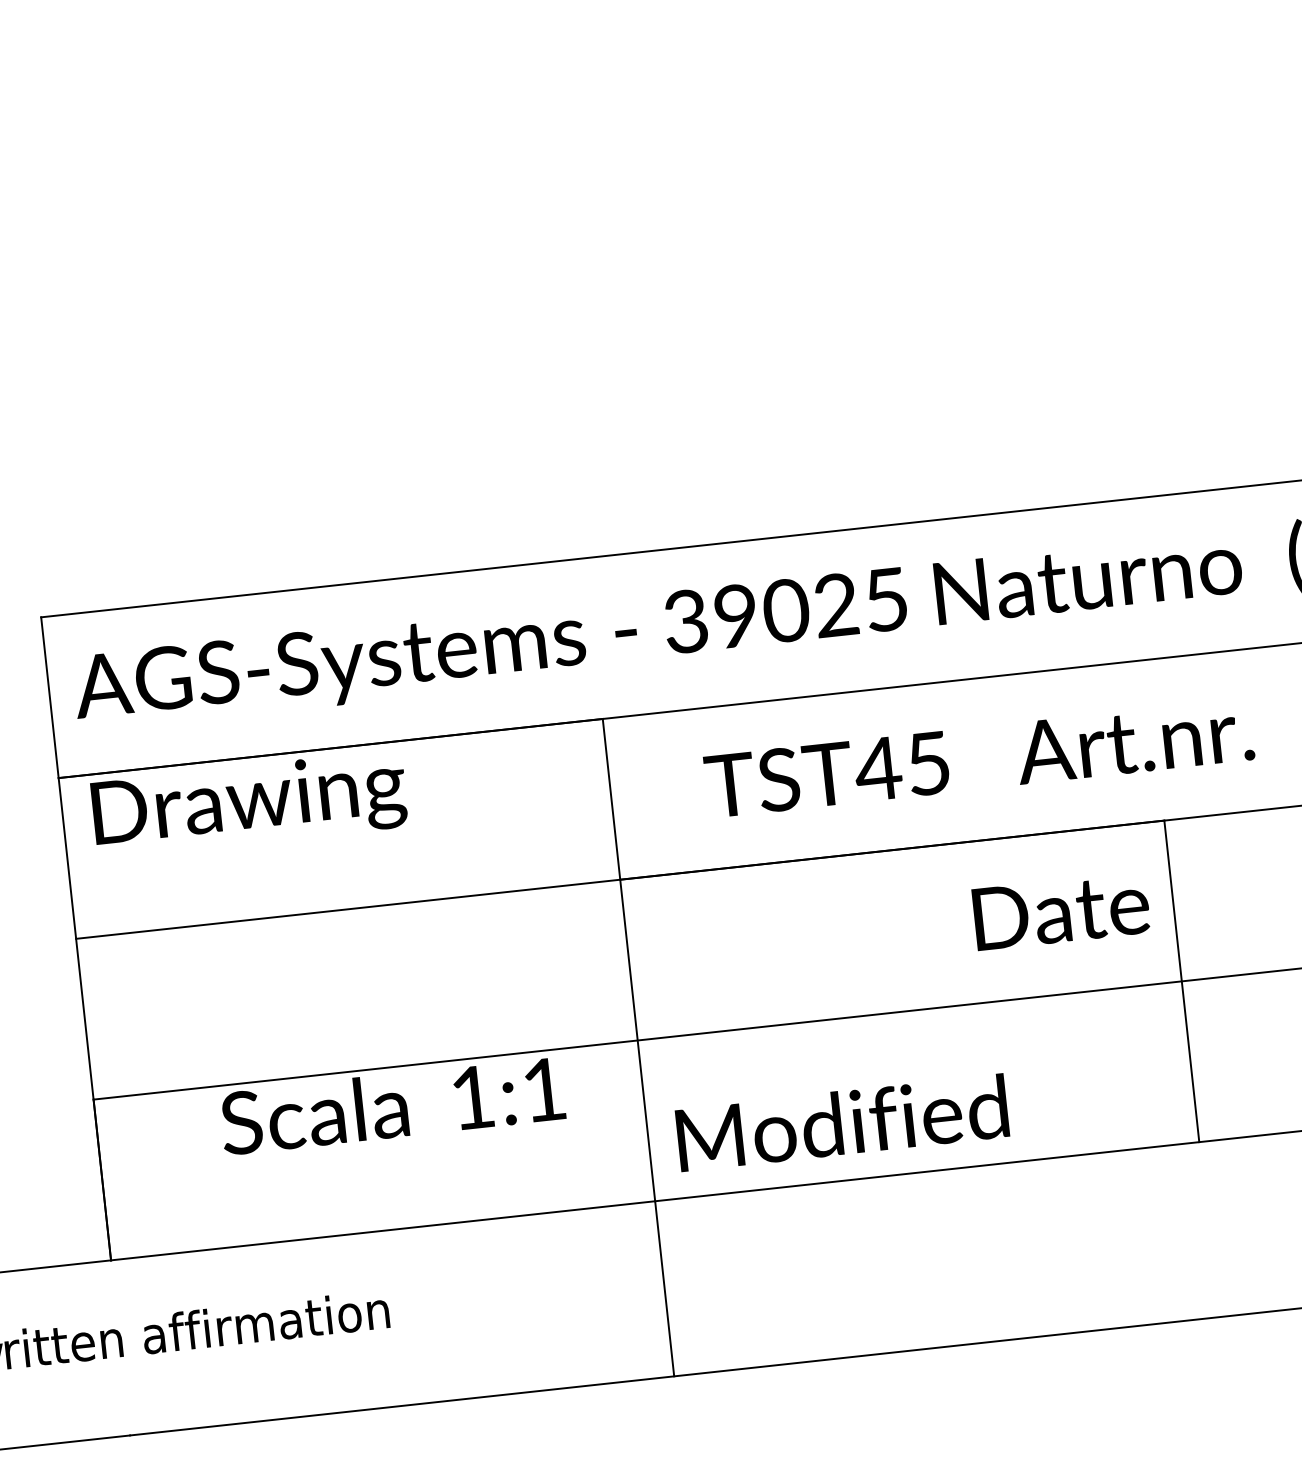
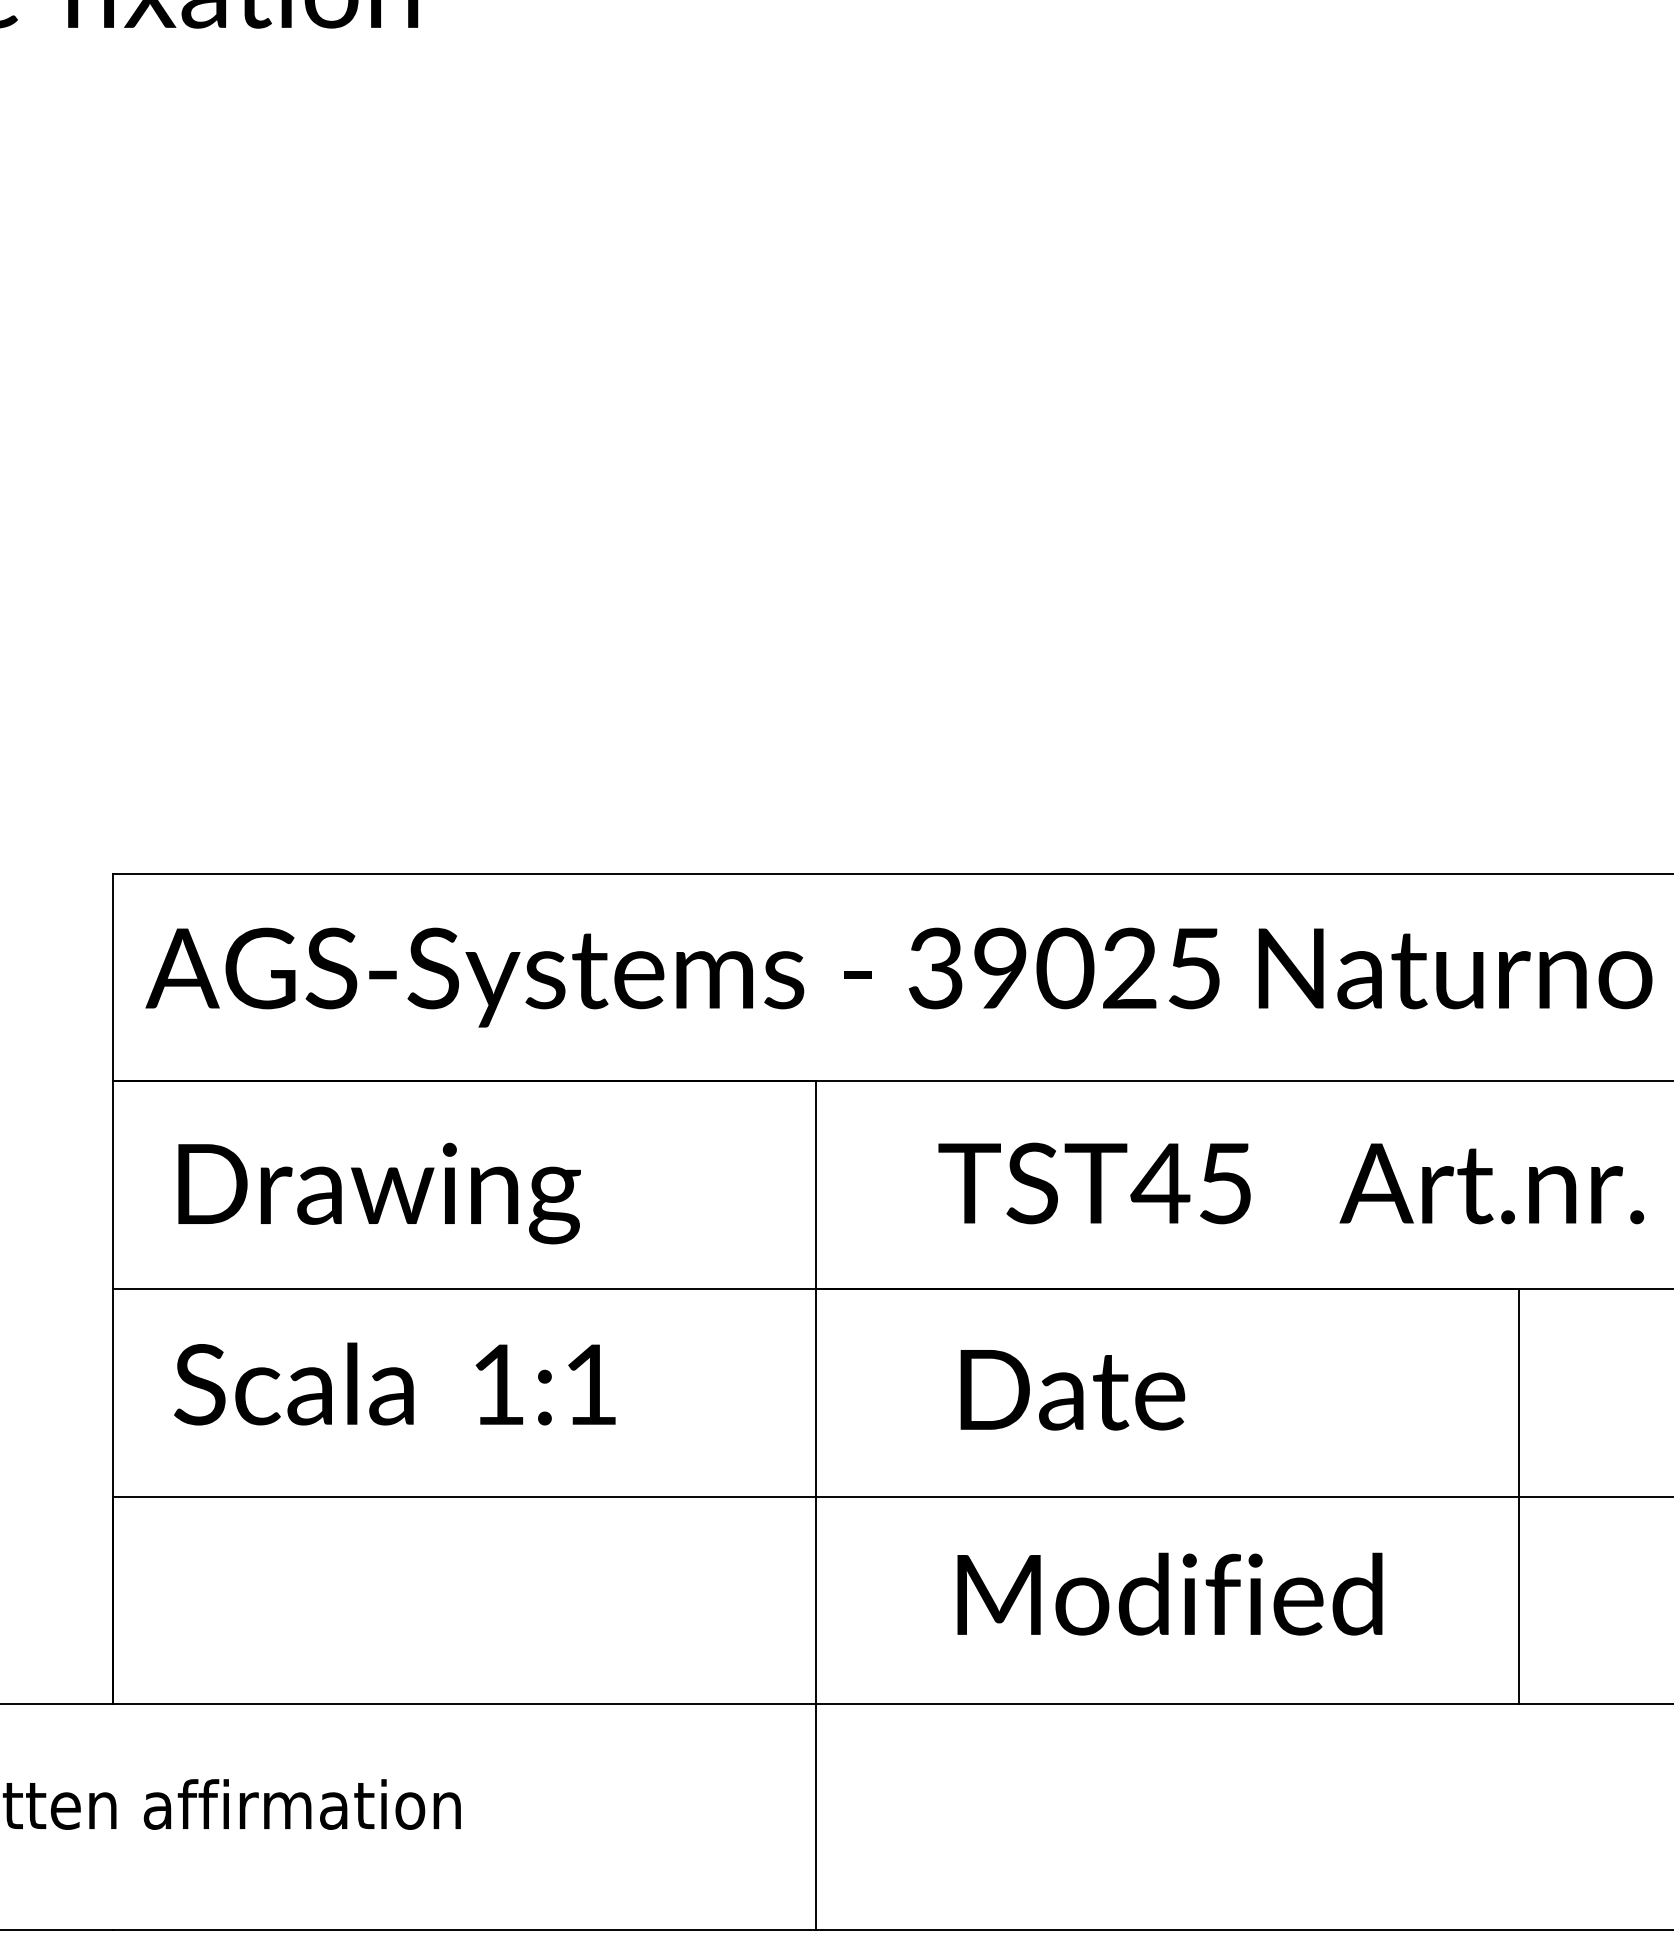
text: (249, 804) -> (379, 1193), moved
text: (1061, 911) -> (1072, 1390), moved
text: (392, 1105) -> (394, 1383), moved
text: (842, 1122) -> (1169, 1593), moved

